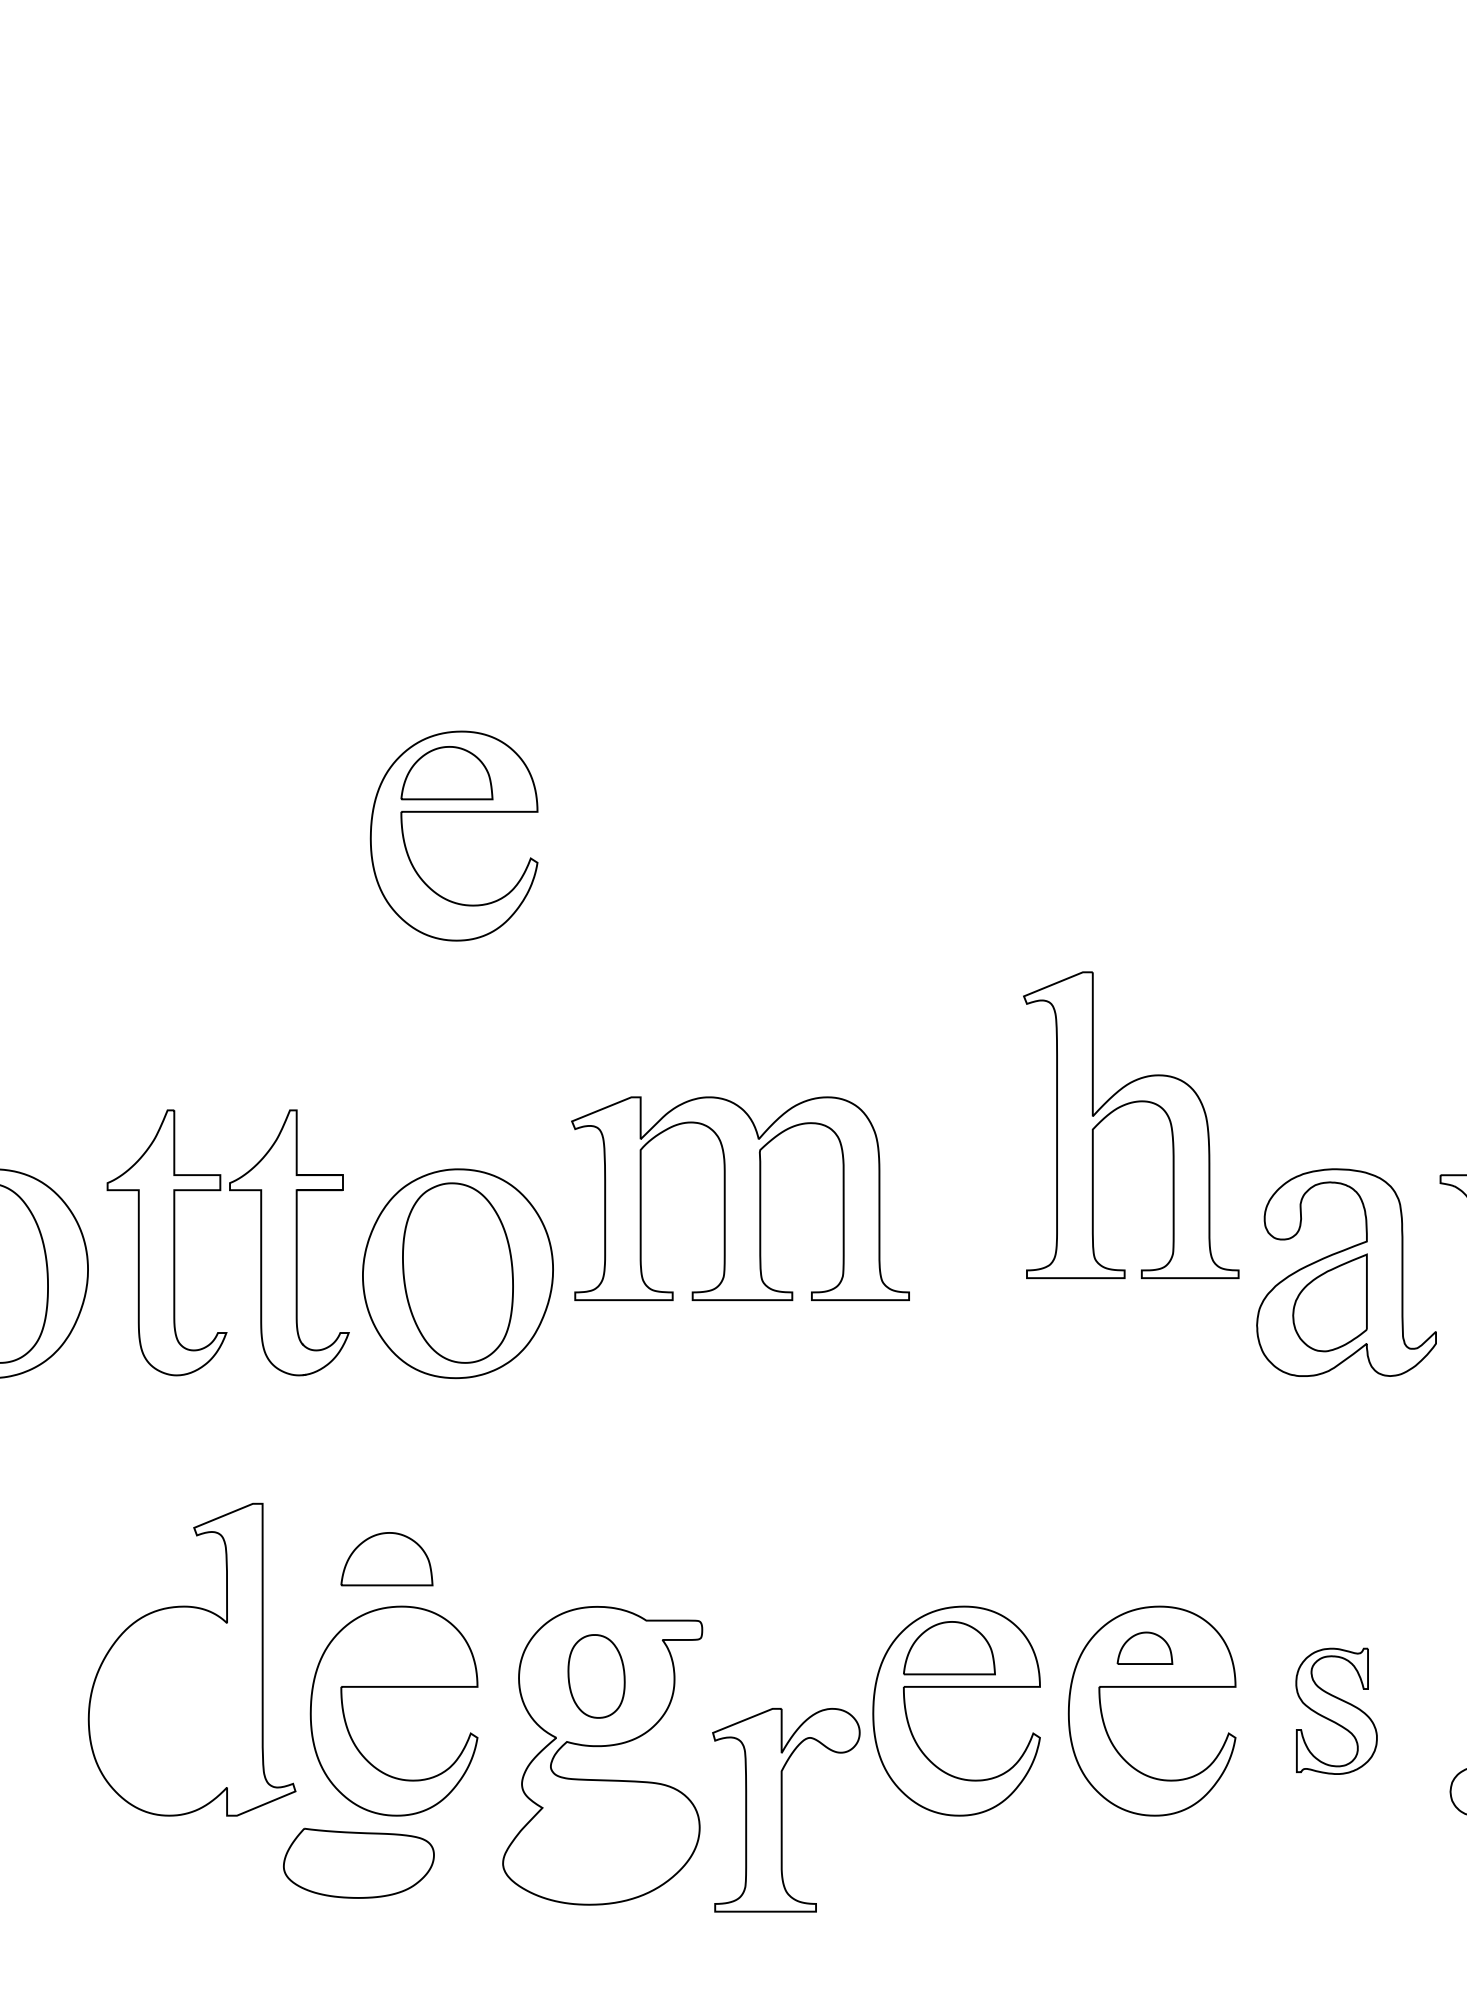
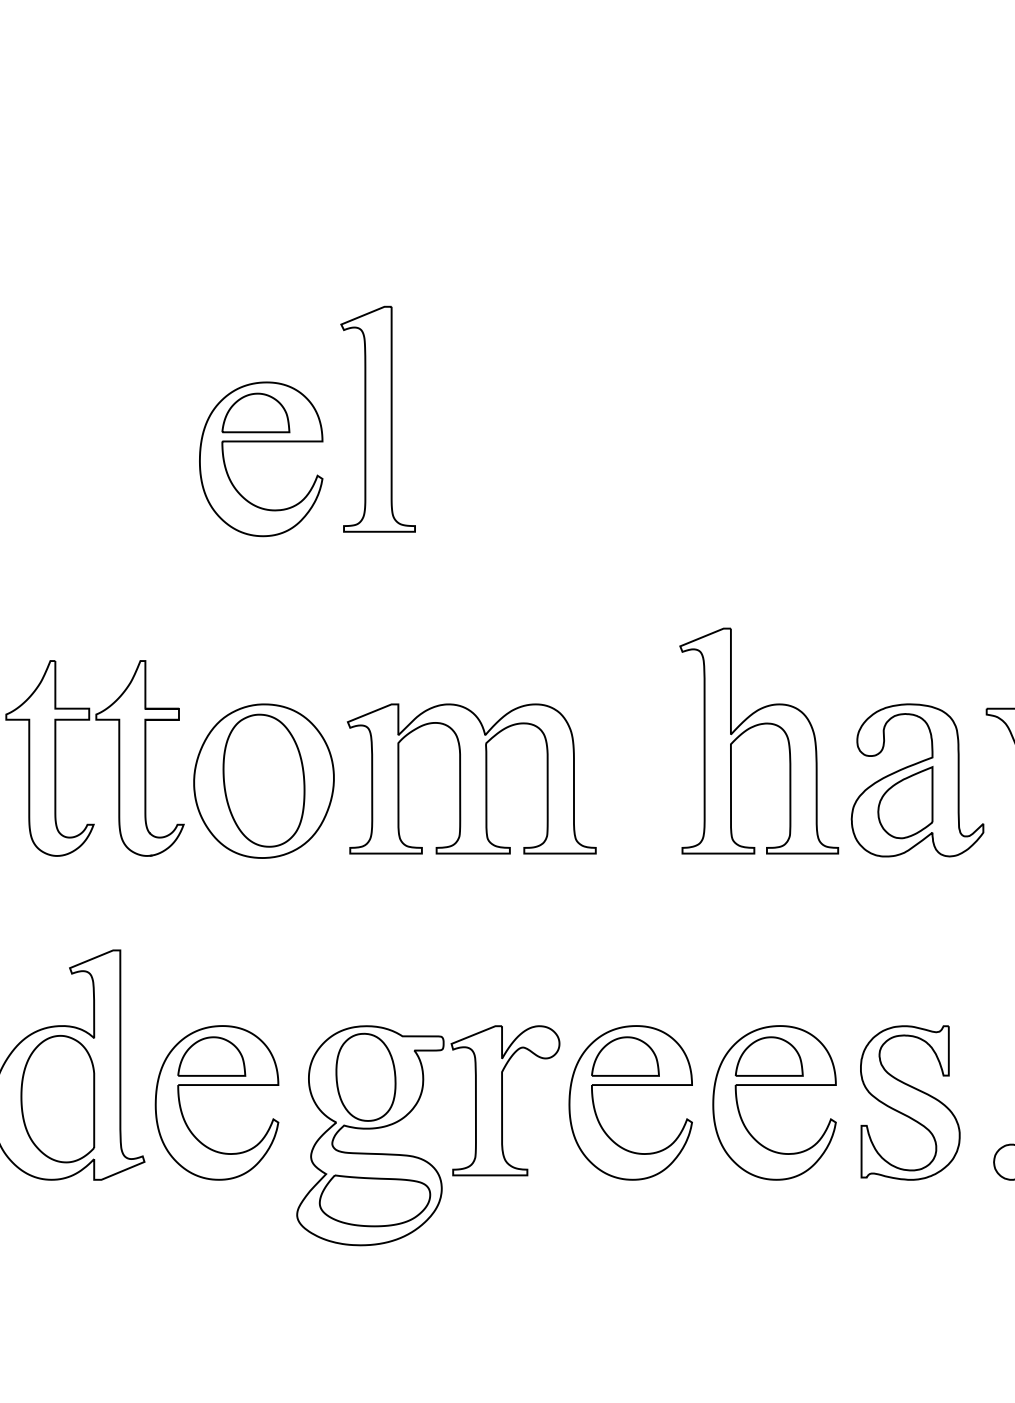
part: (613, 781) -> (378, 419), added
part: (1126, 1105) -> (755, 726), moved
part: (740, 1198) -> (471, 778), moved
part: (386, 1559) -> (211, 1056), moved
part: (1144, 1648) -> (768, 1056), size x1.67
part: (596, 1676) -> (365, 1077), size x1.43
part: (177, 1705) -> (57, 1098), added
part: (1336, 1711) -> (910, 1103), size x1.67
part: (786, 1810) -> (505, 1100), moved
part: (358, 1862) -> (374, 1200), moved

